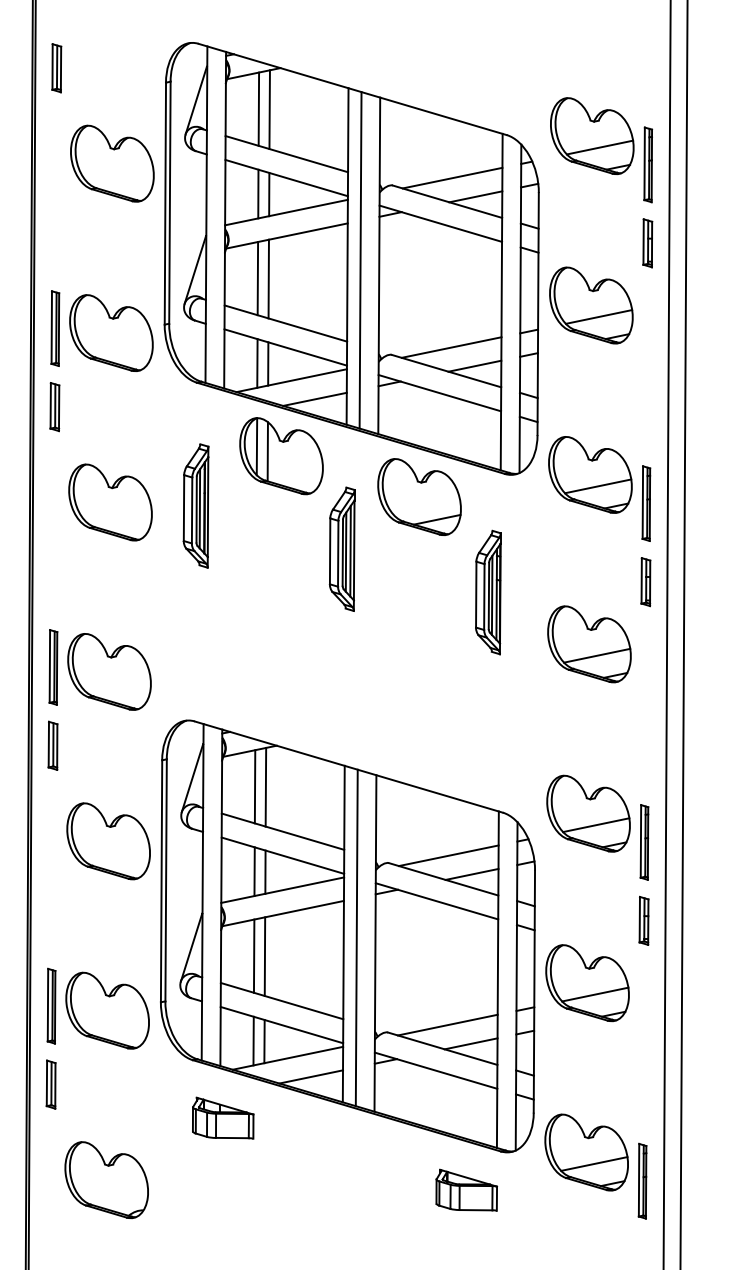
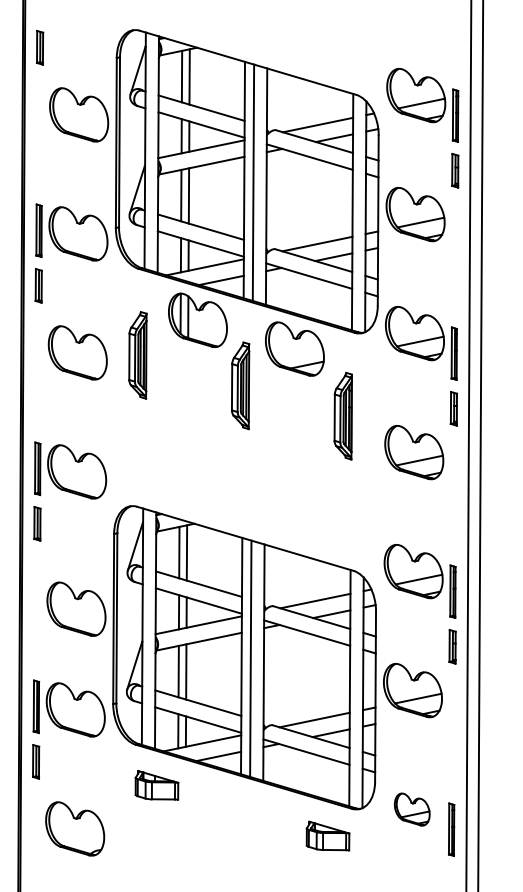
part: (108, 841) -> (76, 609), moved
part: (586, 1152) -> (412, 809), size x0.6

